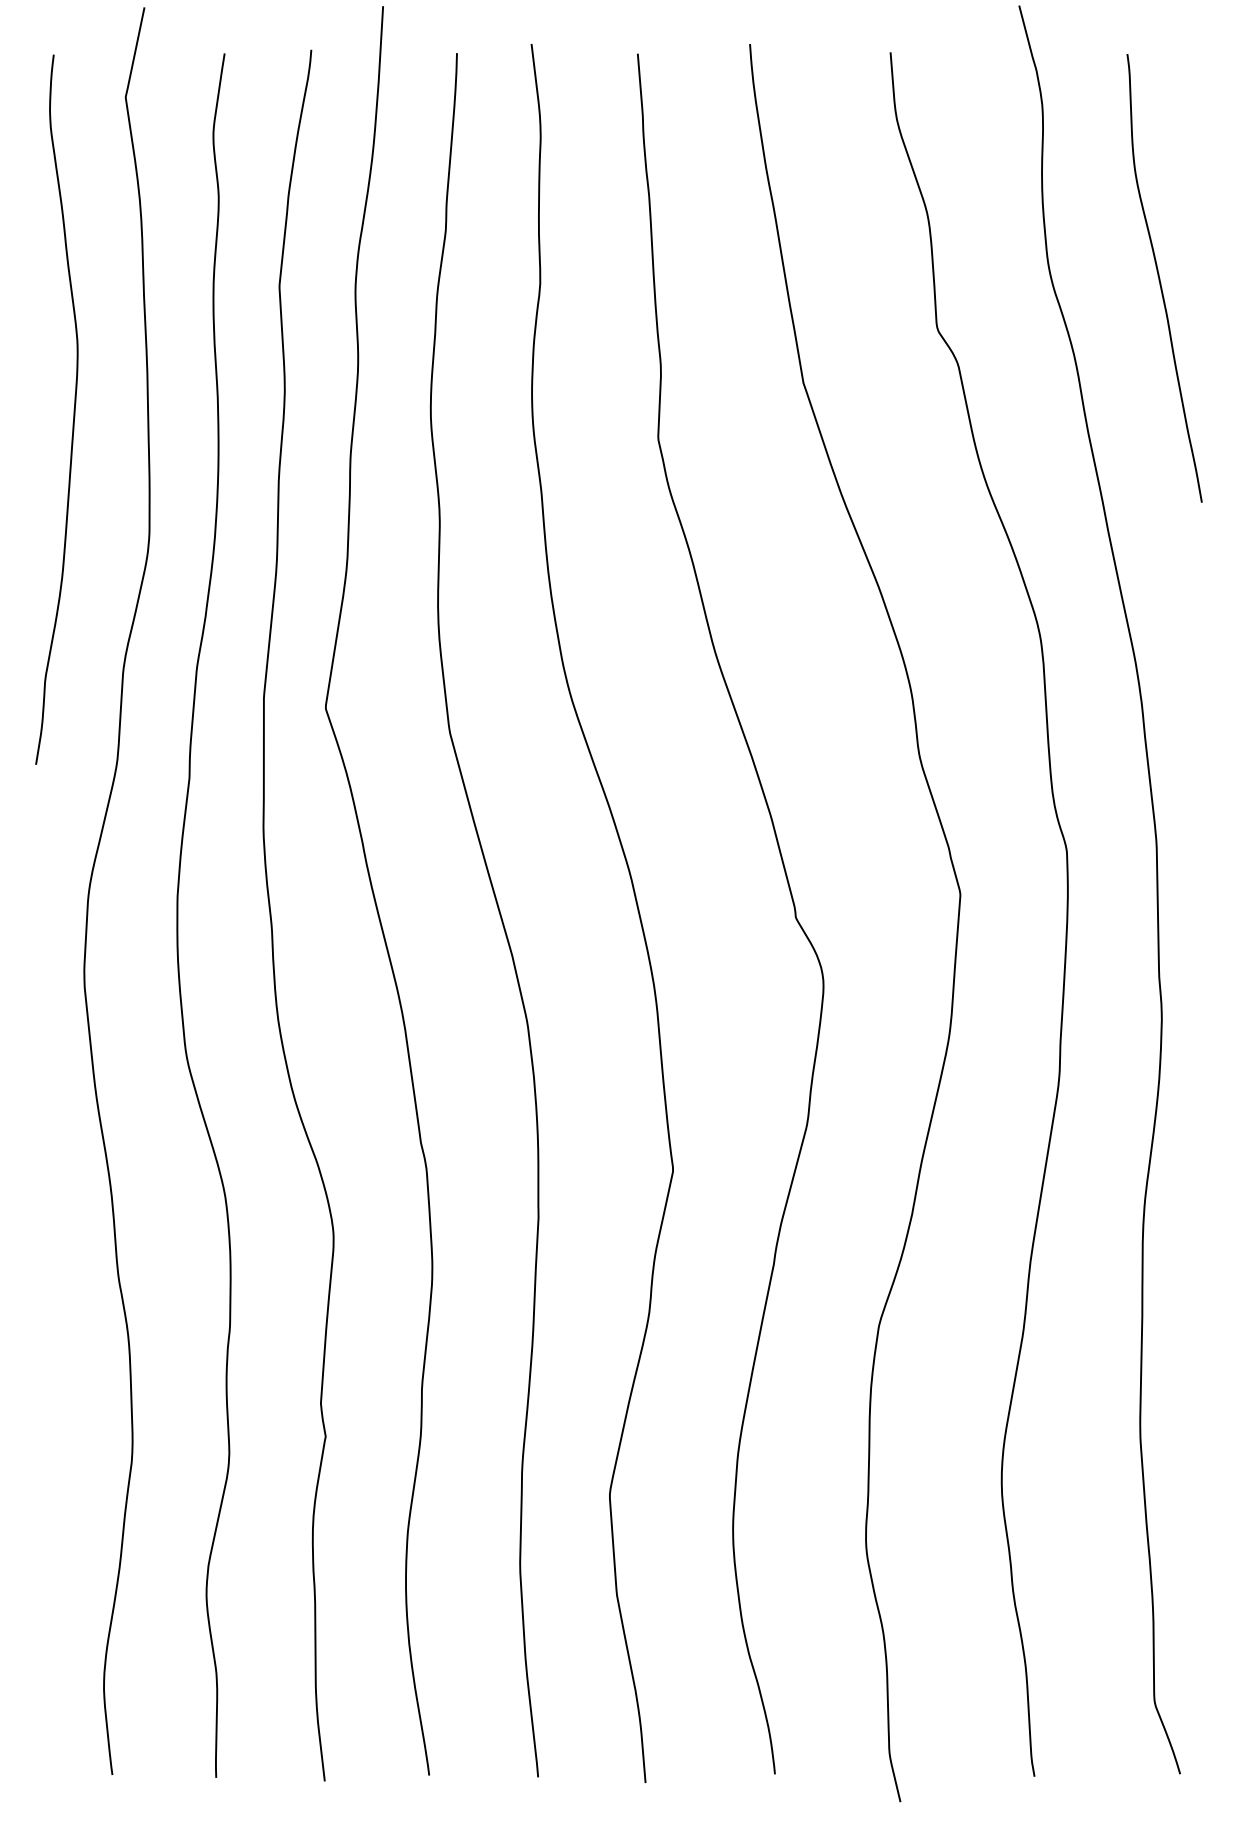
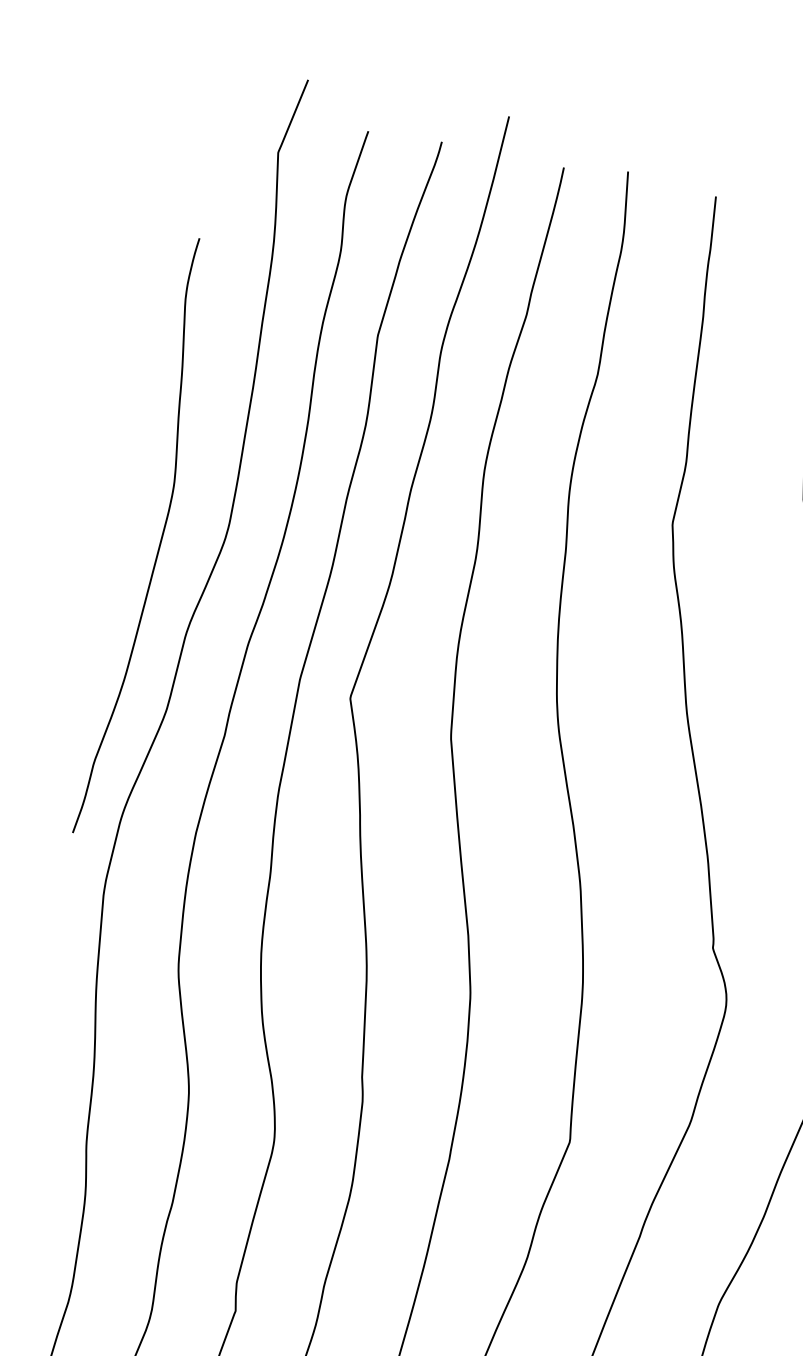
curve: (73, 409) -> (160, 539), moved

